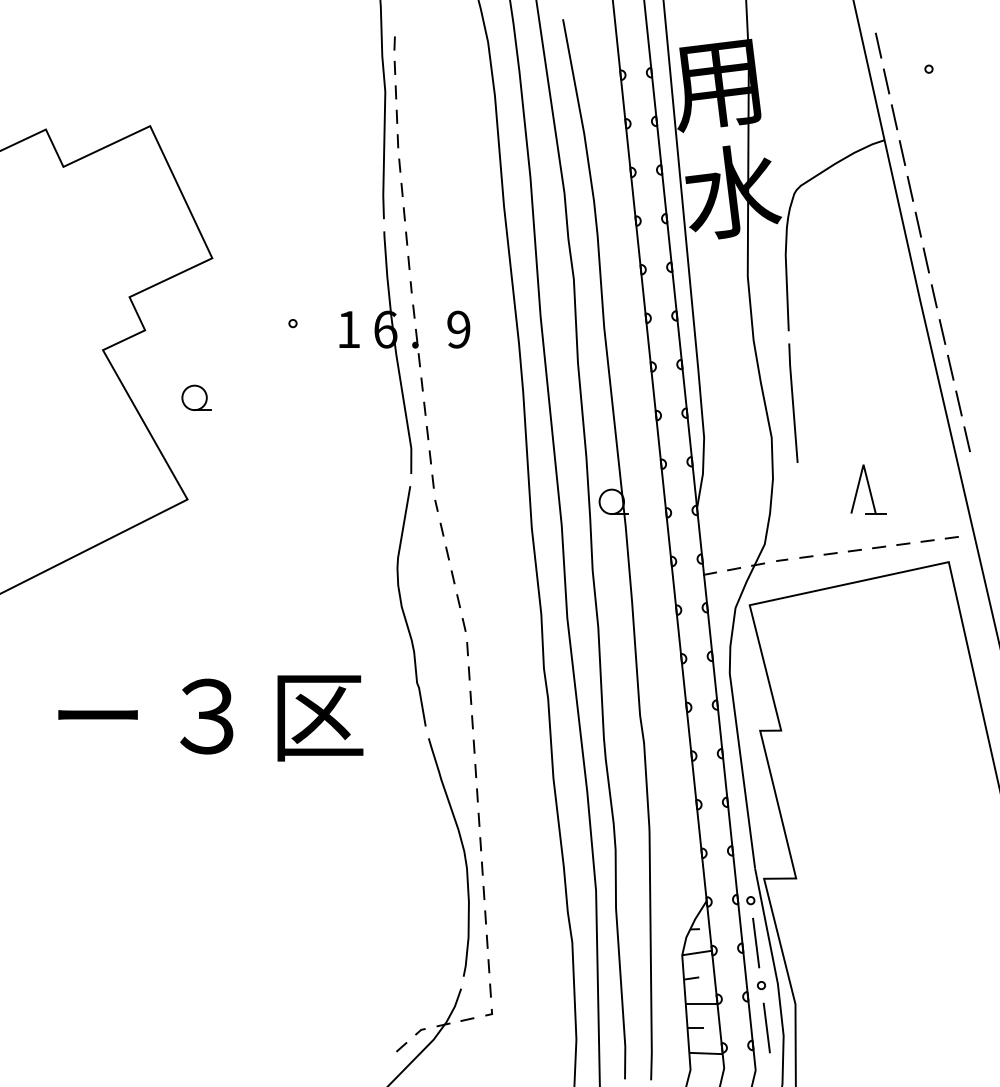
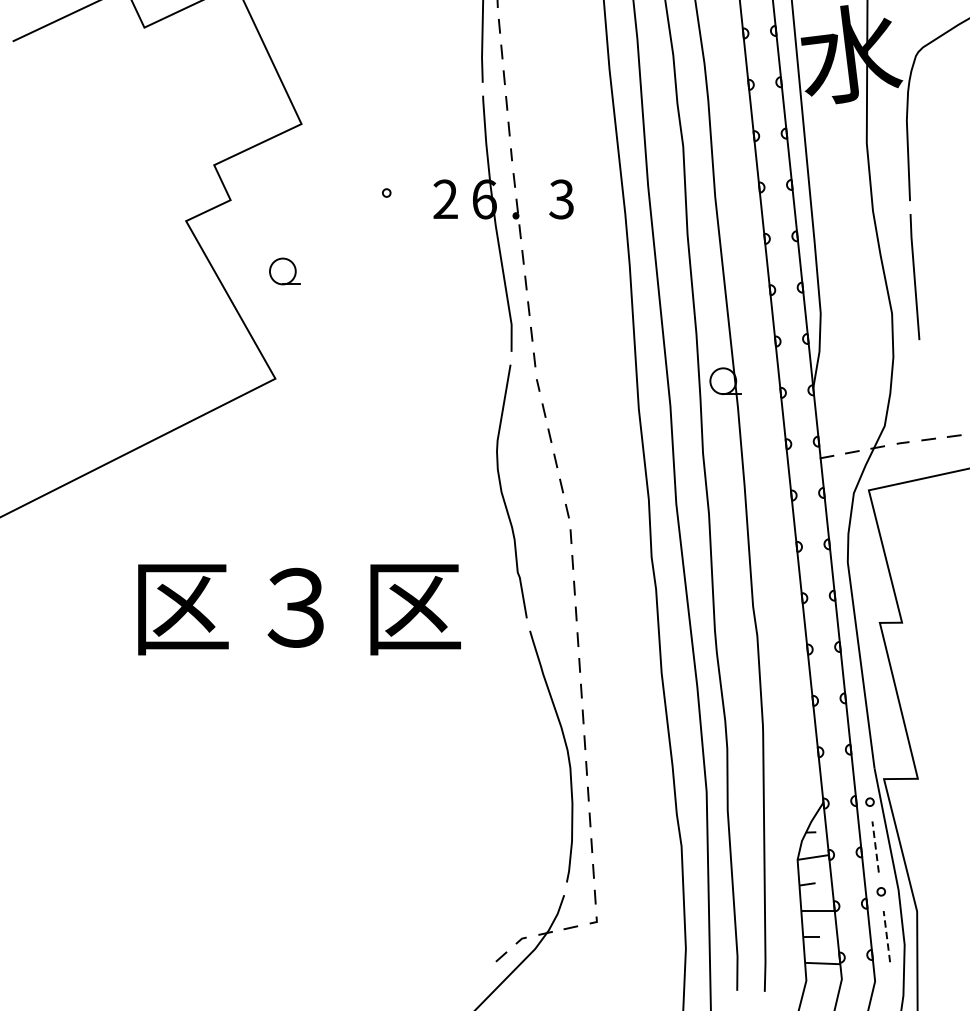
text: (348, 328) -> (445, 198), 1 -> 2
text: (458, 329) -> (561, 199), 9 -> 3
text: (100, 718) -> (183, 609), ー -> 区
line: (756, 942) -> (876, 846), solid -> dashed
line: (766, 1027) -> (886, 936), solid -> dashed

